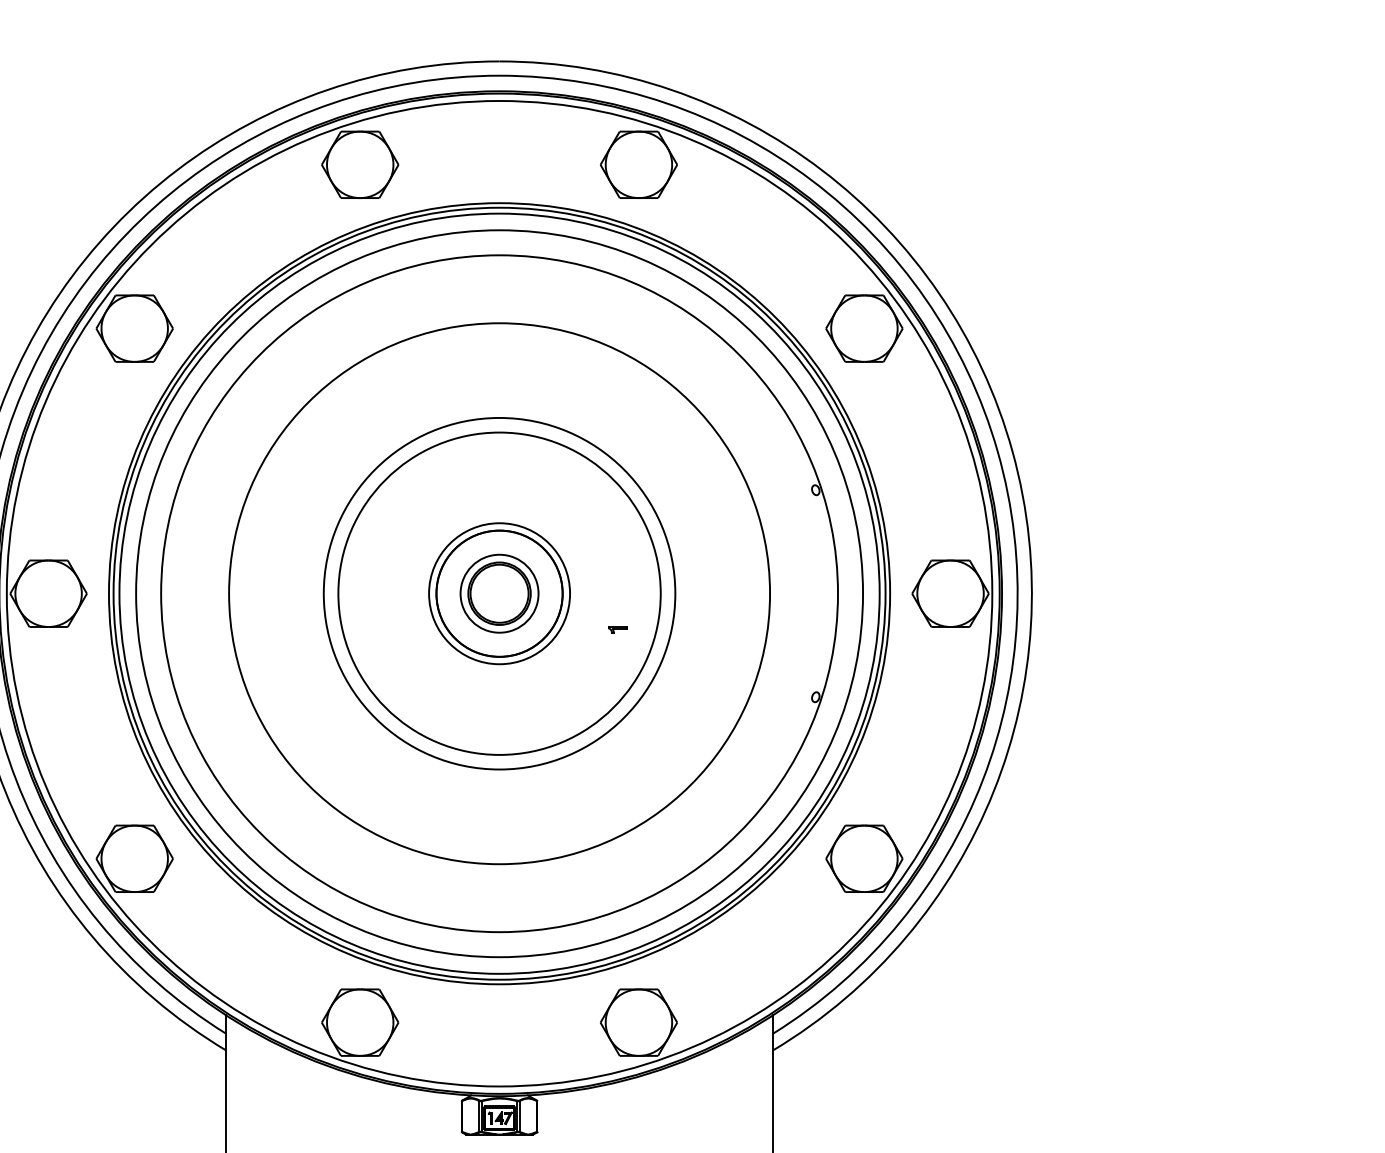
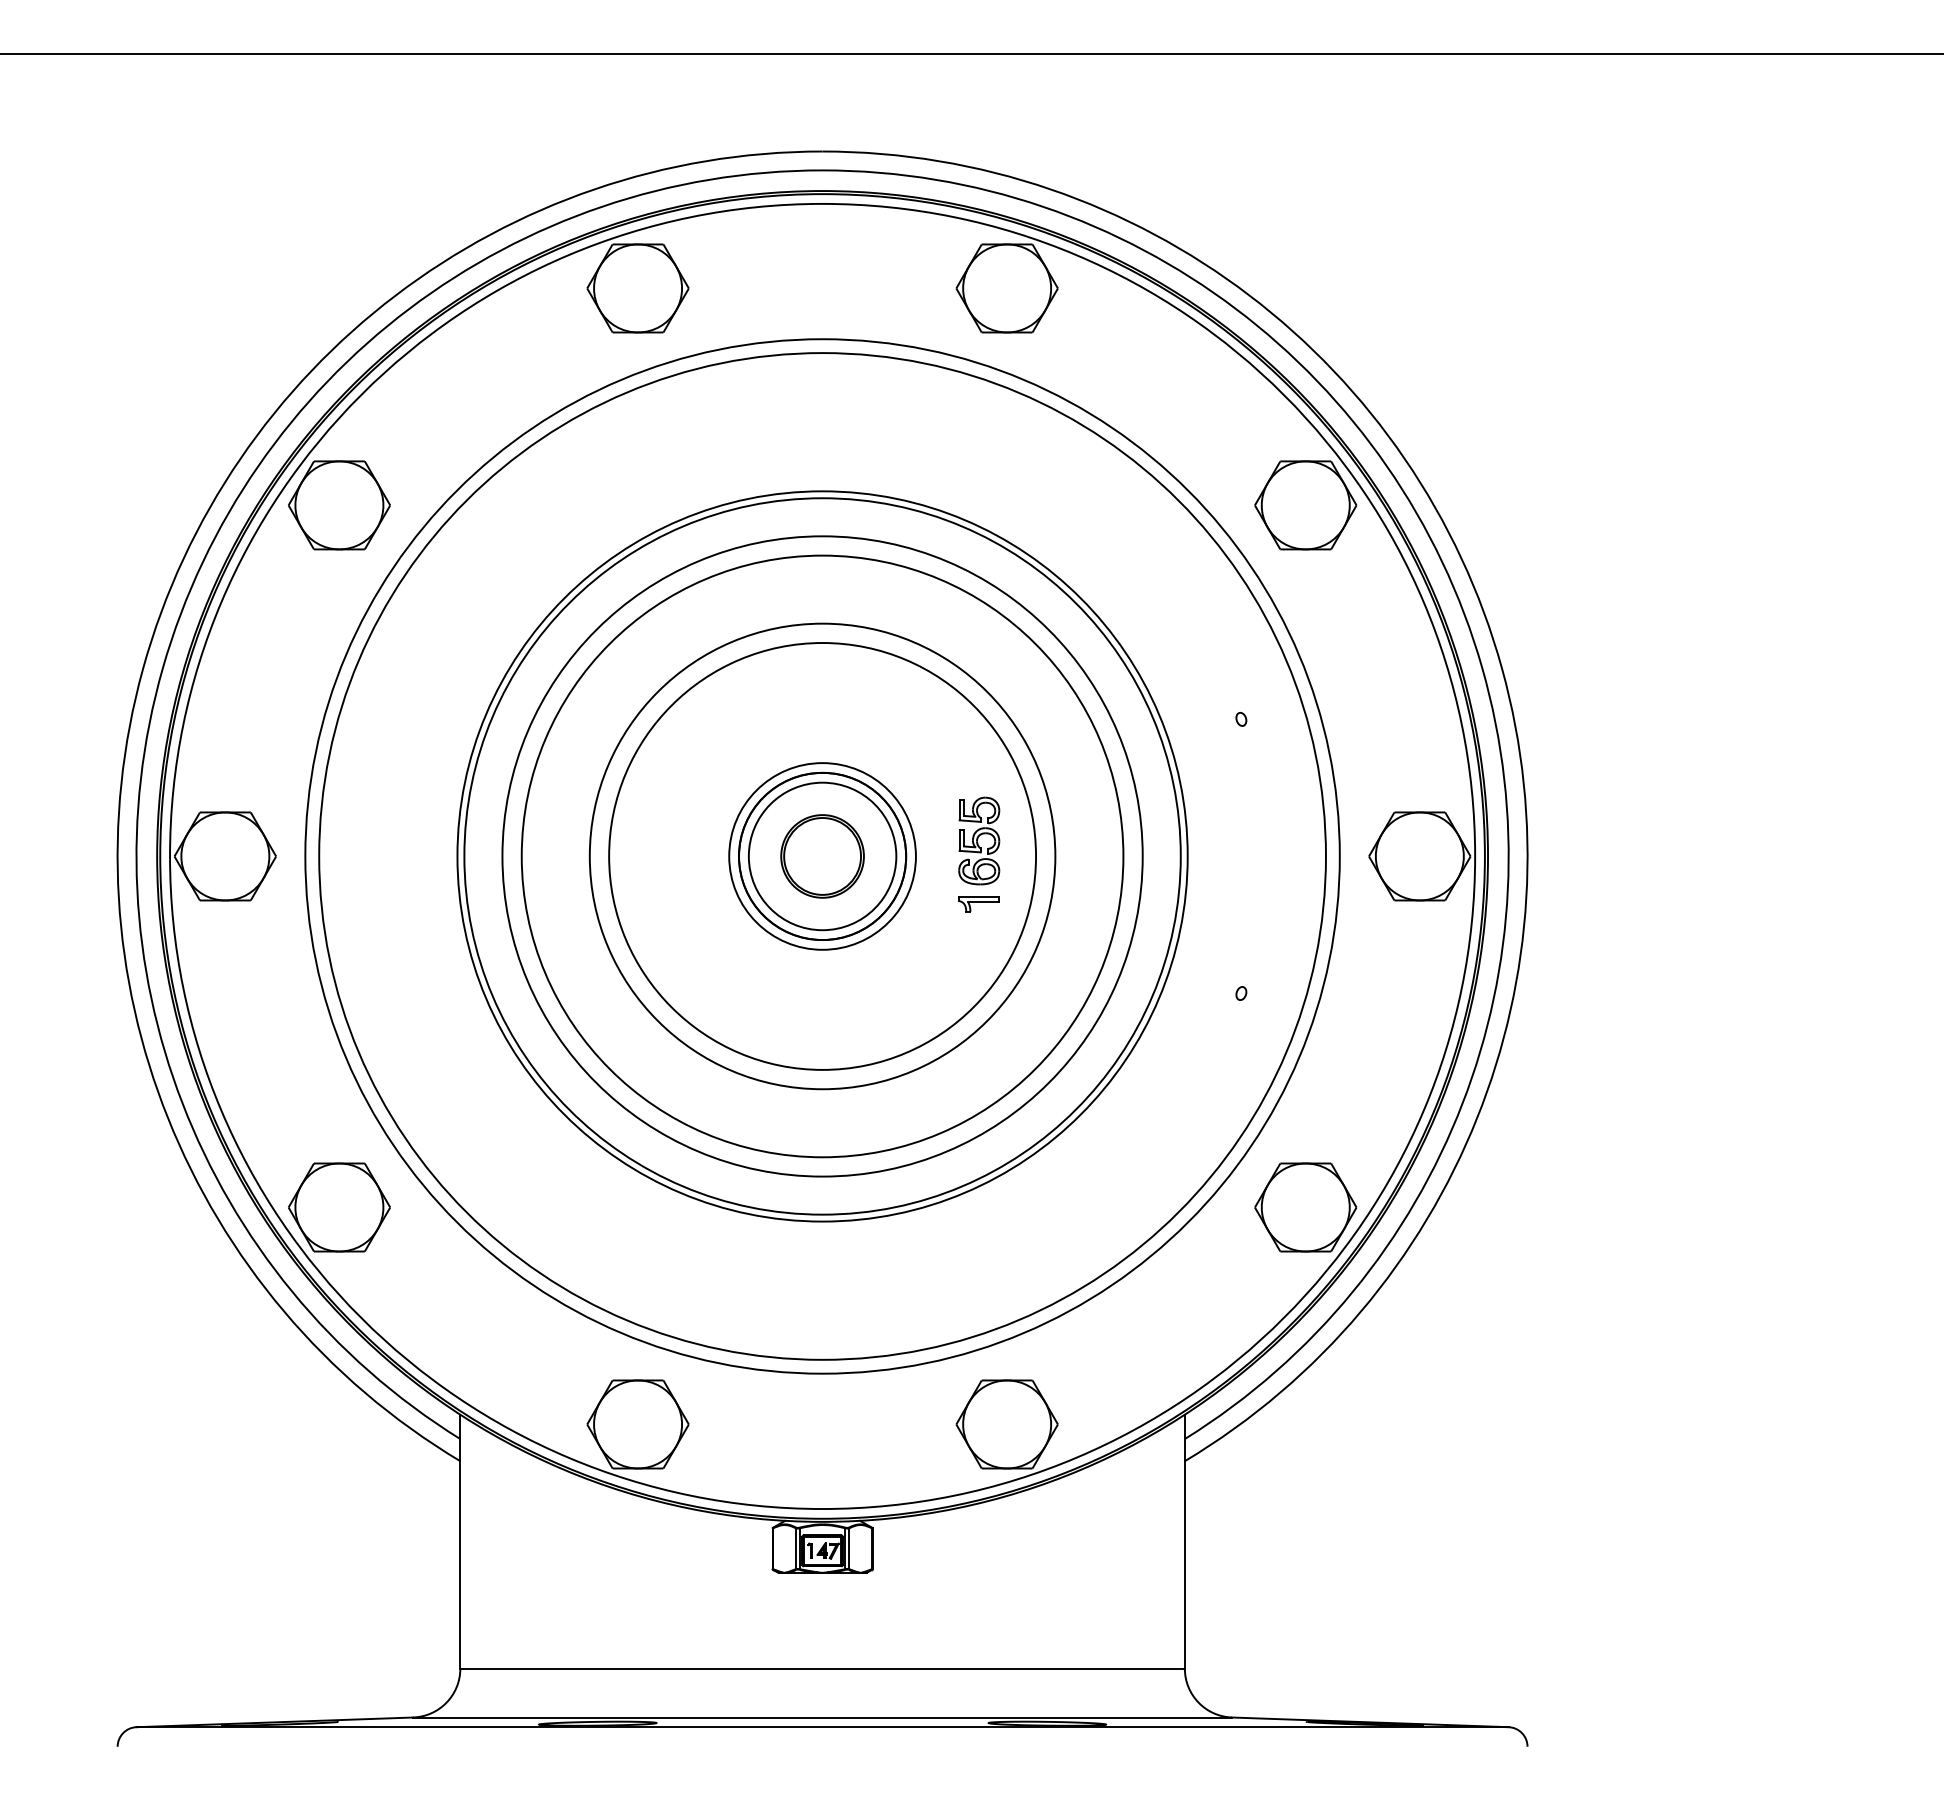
part: (618, 581) -> (979, 840), added
circle: (499, 593) -> (822, 856), size x0.62
circle: (499, 593) -> (822, 856), size x0.71
circle: (499, 593) -> (822, 856), size x0.71
circle: (499, 593) -> (822, 856), size x1.43
part: (617, 630) -> (978, 904), size x1.67

